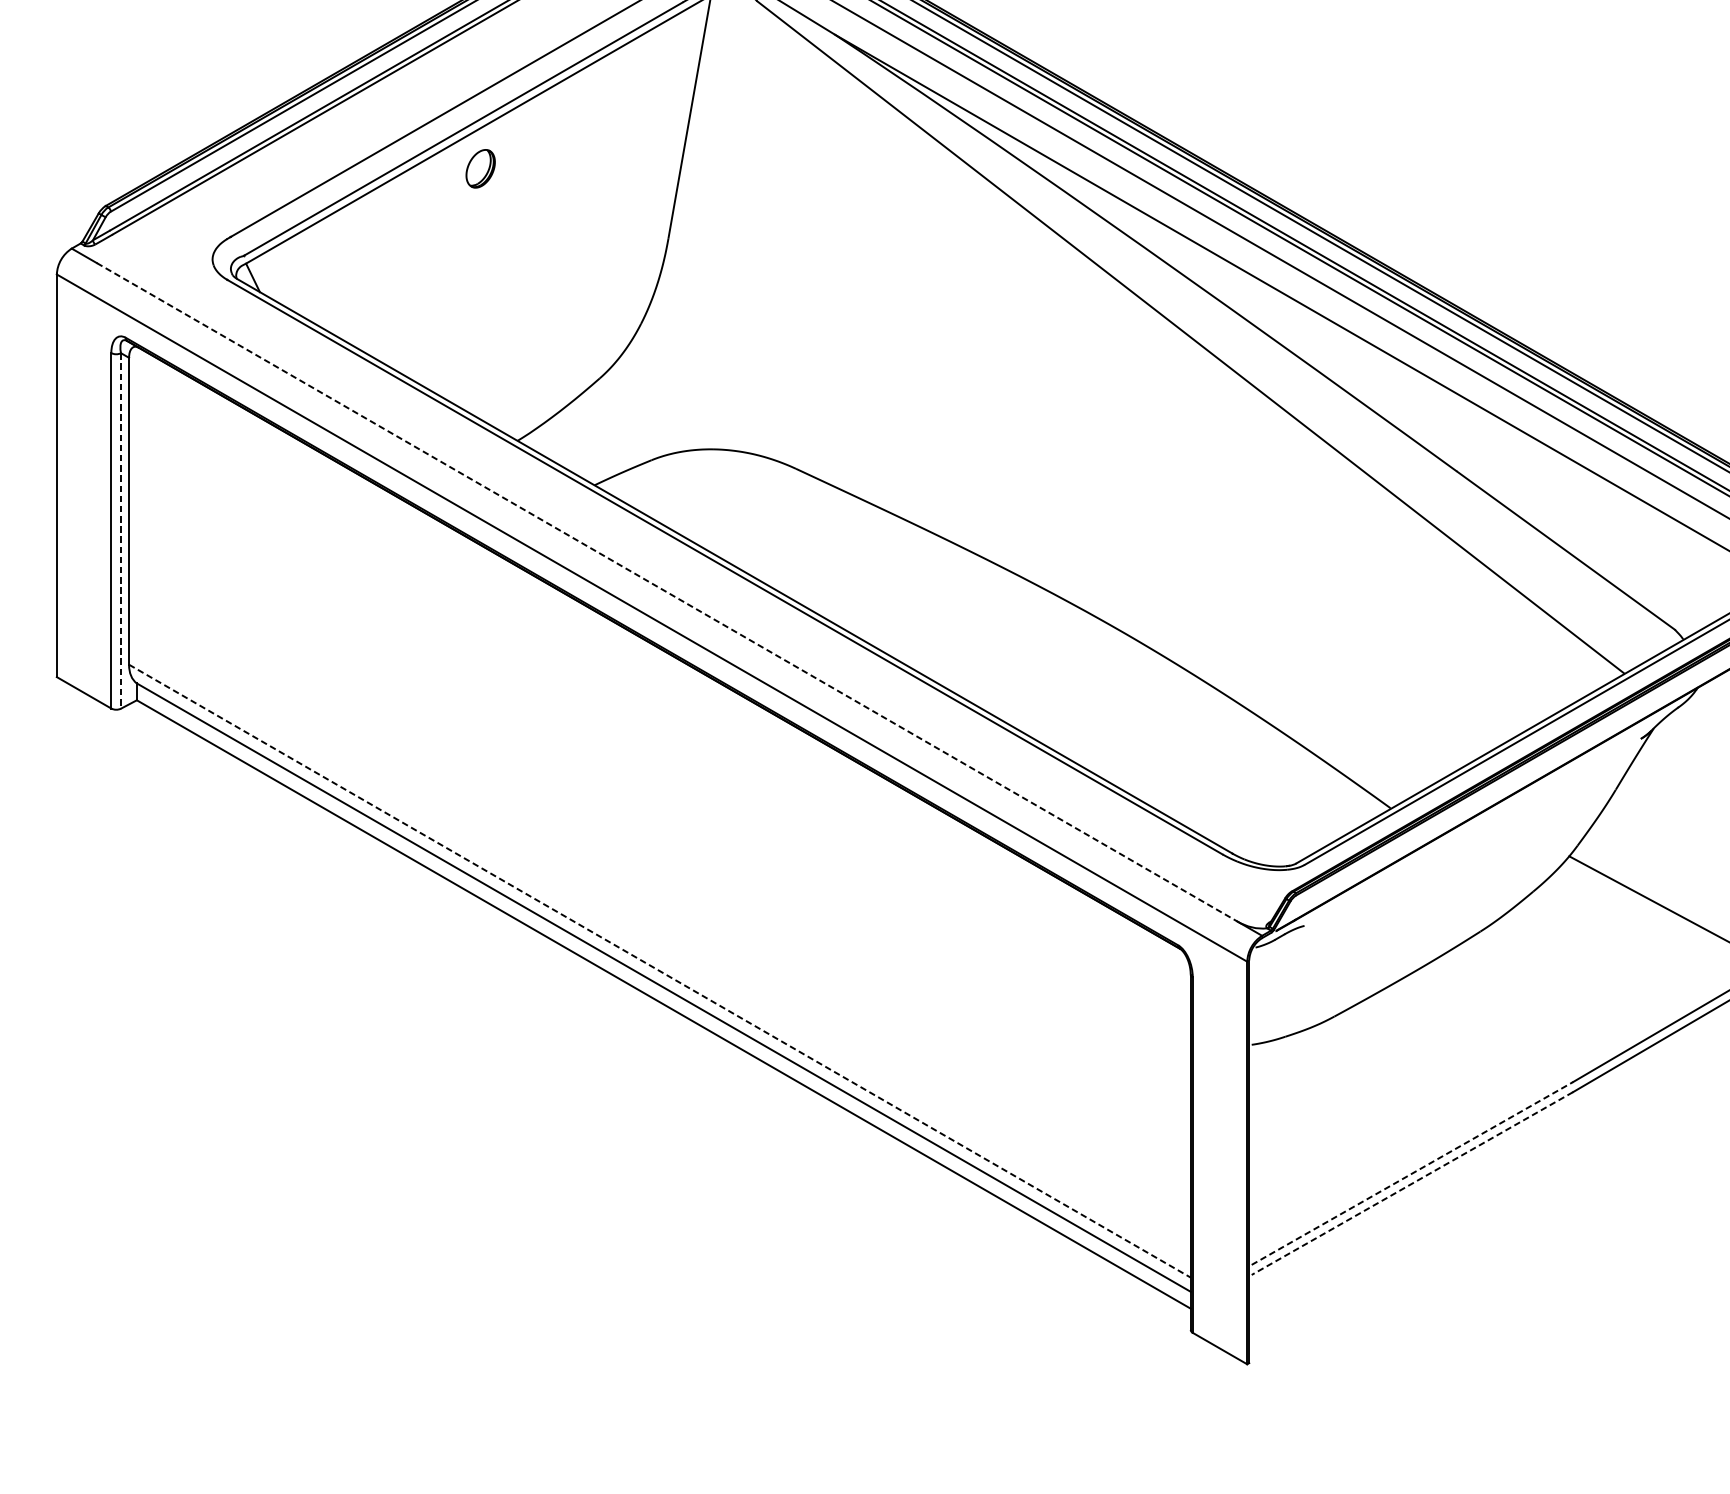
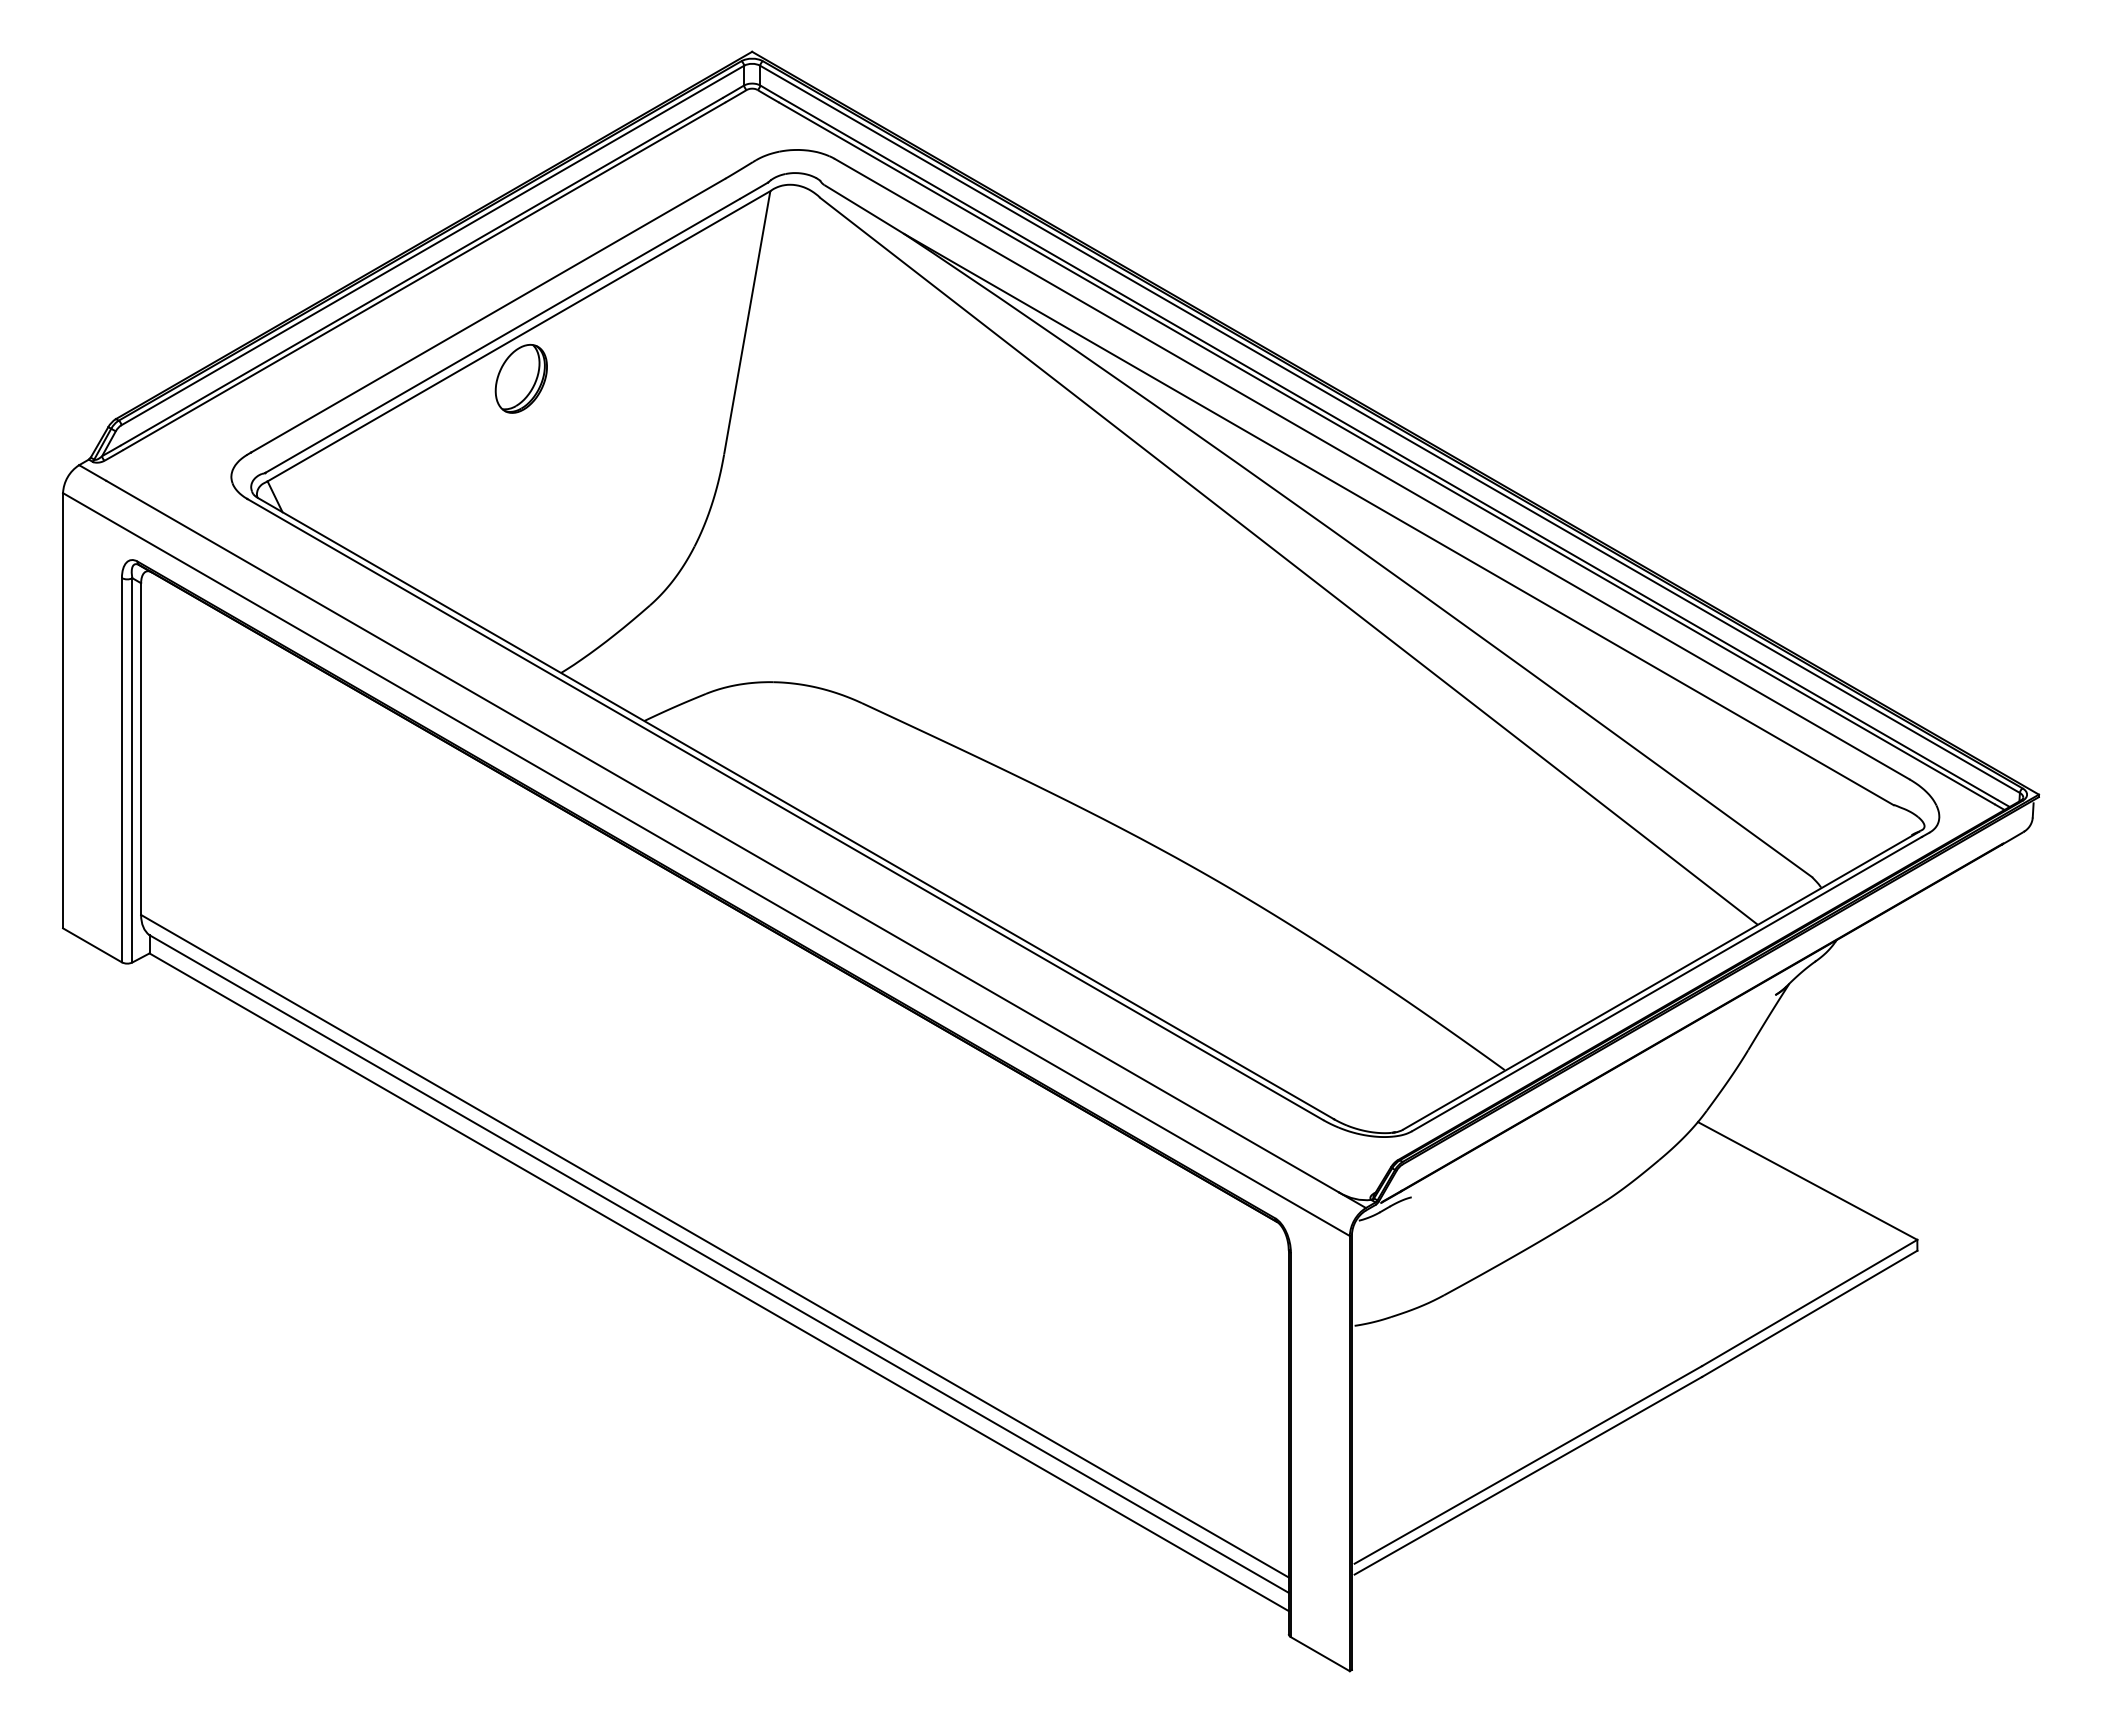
part: (480, 168) -> (520, 378), size x1.67
line: (121, 531) -> (132, 770), dashed -> solid
line: (666, 592) -> (722, 836), dashed -> solid
line: (659, 971) -> (714, 1246), dashed -> solid
line: (1412, 1173) -> (1528, 1464), dashed -> solid
line: (1412, 1183) -> (1528, 1475), dashed -> solid

